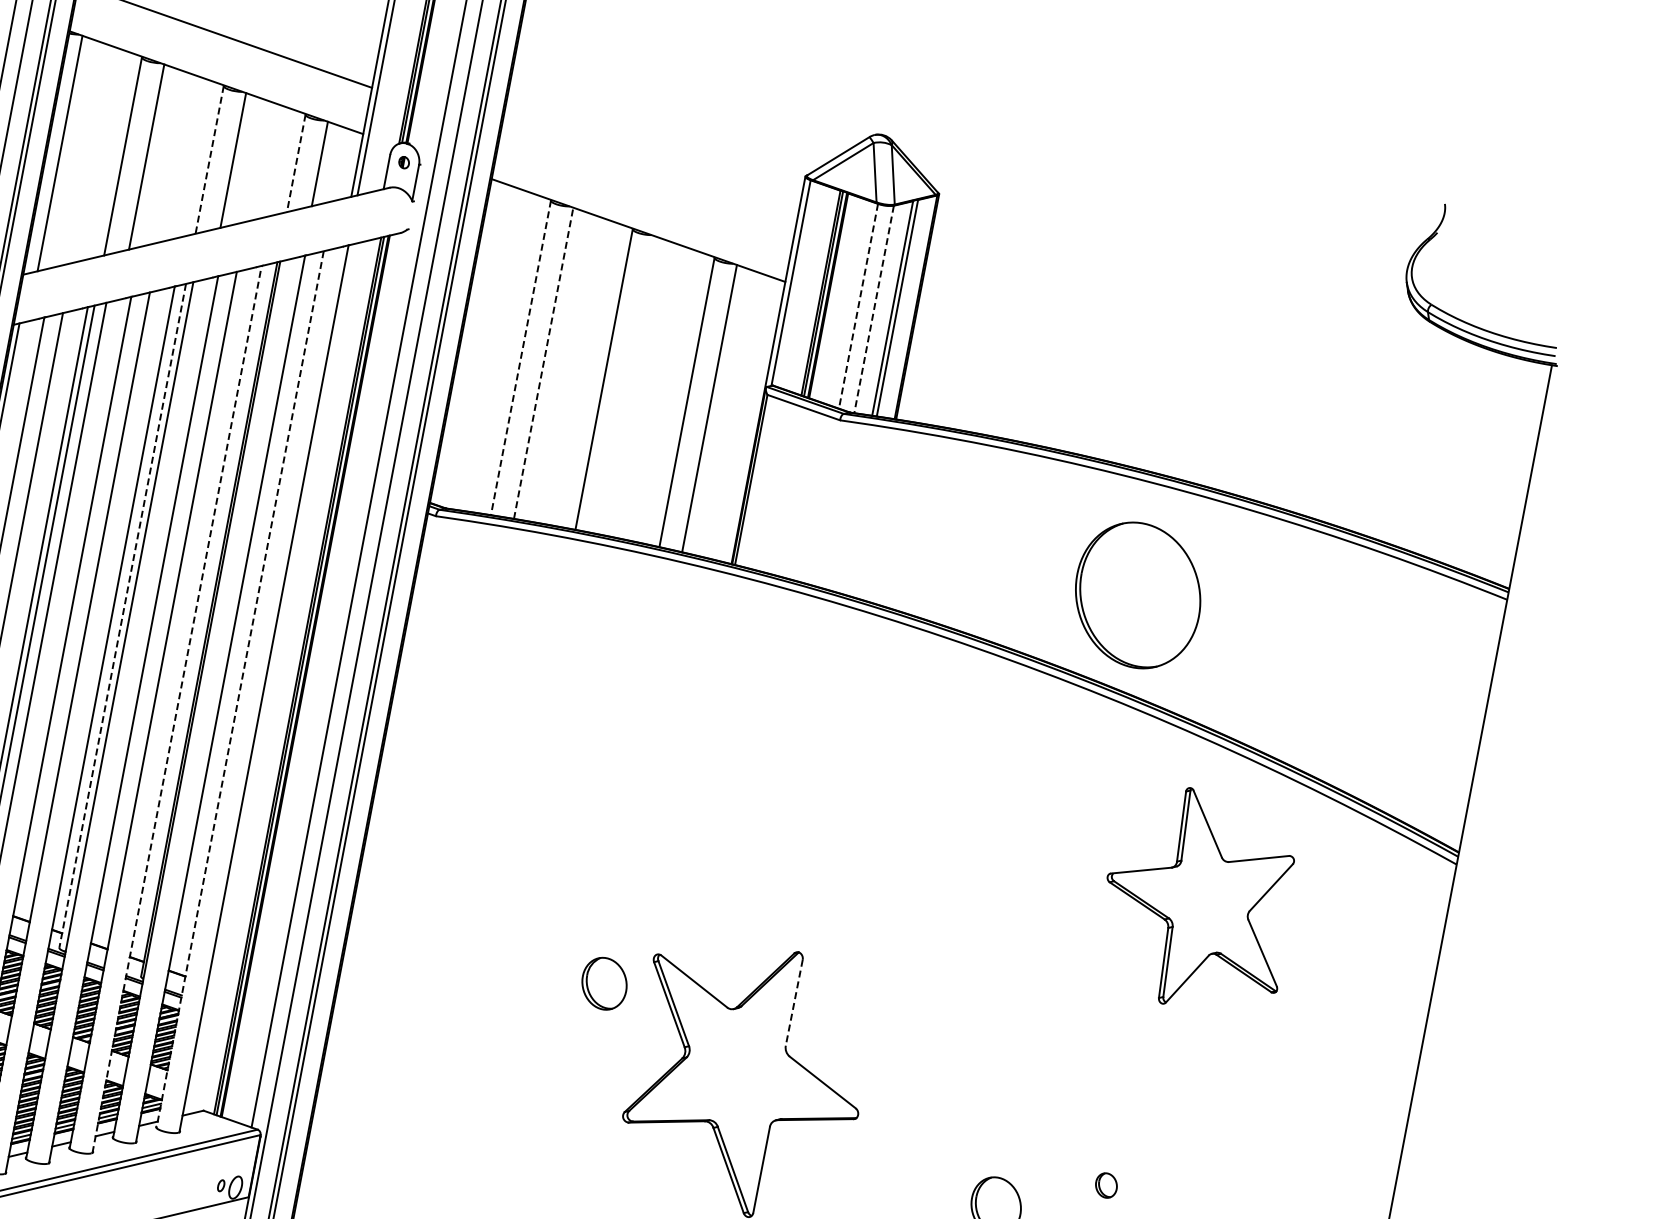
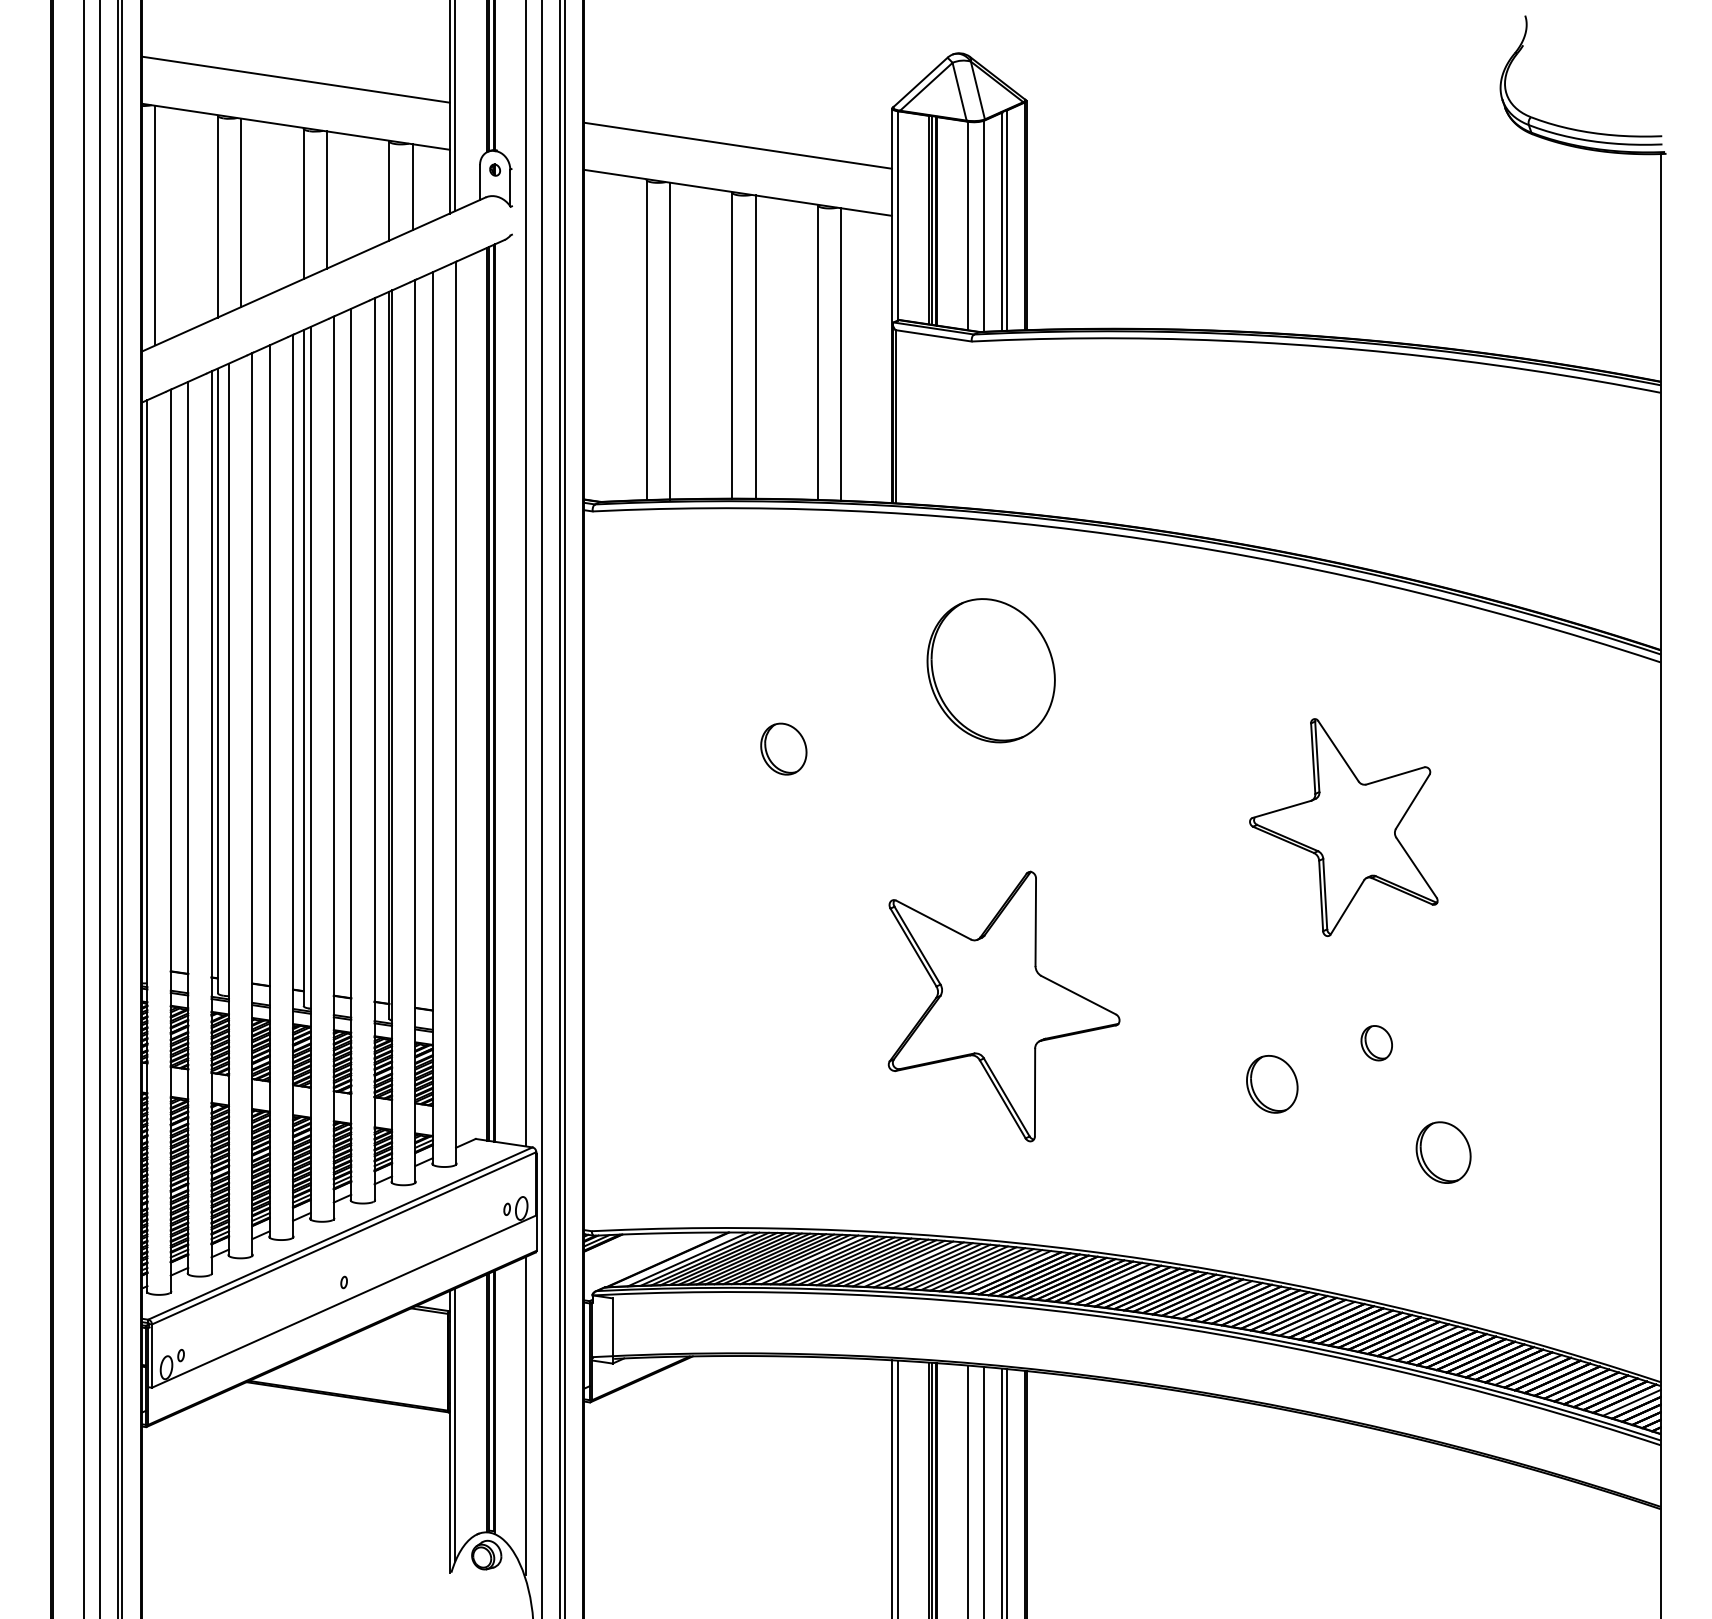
line: (209, 160) -> (303, 204), dashed -> solid
line: (296, 163) -> (389, 191), dashed -> solid
line: (646, 183) -> (737, 145), added
line: (858, 306) -> (968, 226), dashed -> solid
line: (874, 309) -> (984, 226), dashed -> solid
line: (520, 358) -> (646, 340), dashed -> solid
line: (543, 362) -> (669, 340), dashed -> solid
line: (626, 384) -> (755, 346), added
part: (1137, 595) -> (990, 670), moved
line: (122, 616) -> (303, 668), dashed -> solid
line: (239, 690) -> (432, 719), dashed -> solid
line: (177, 709) -> (374, 749), dashed -> solid
part: (1198, 899) -> (1343, 827), moved
part: (604, 983) -> (783, 748), moved
line: (793, 1002) -> (1035, 922), dashed -> solid
part: (1106, 1185) -> (1376, 1043), size x1.43

